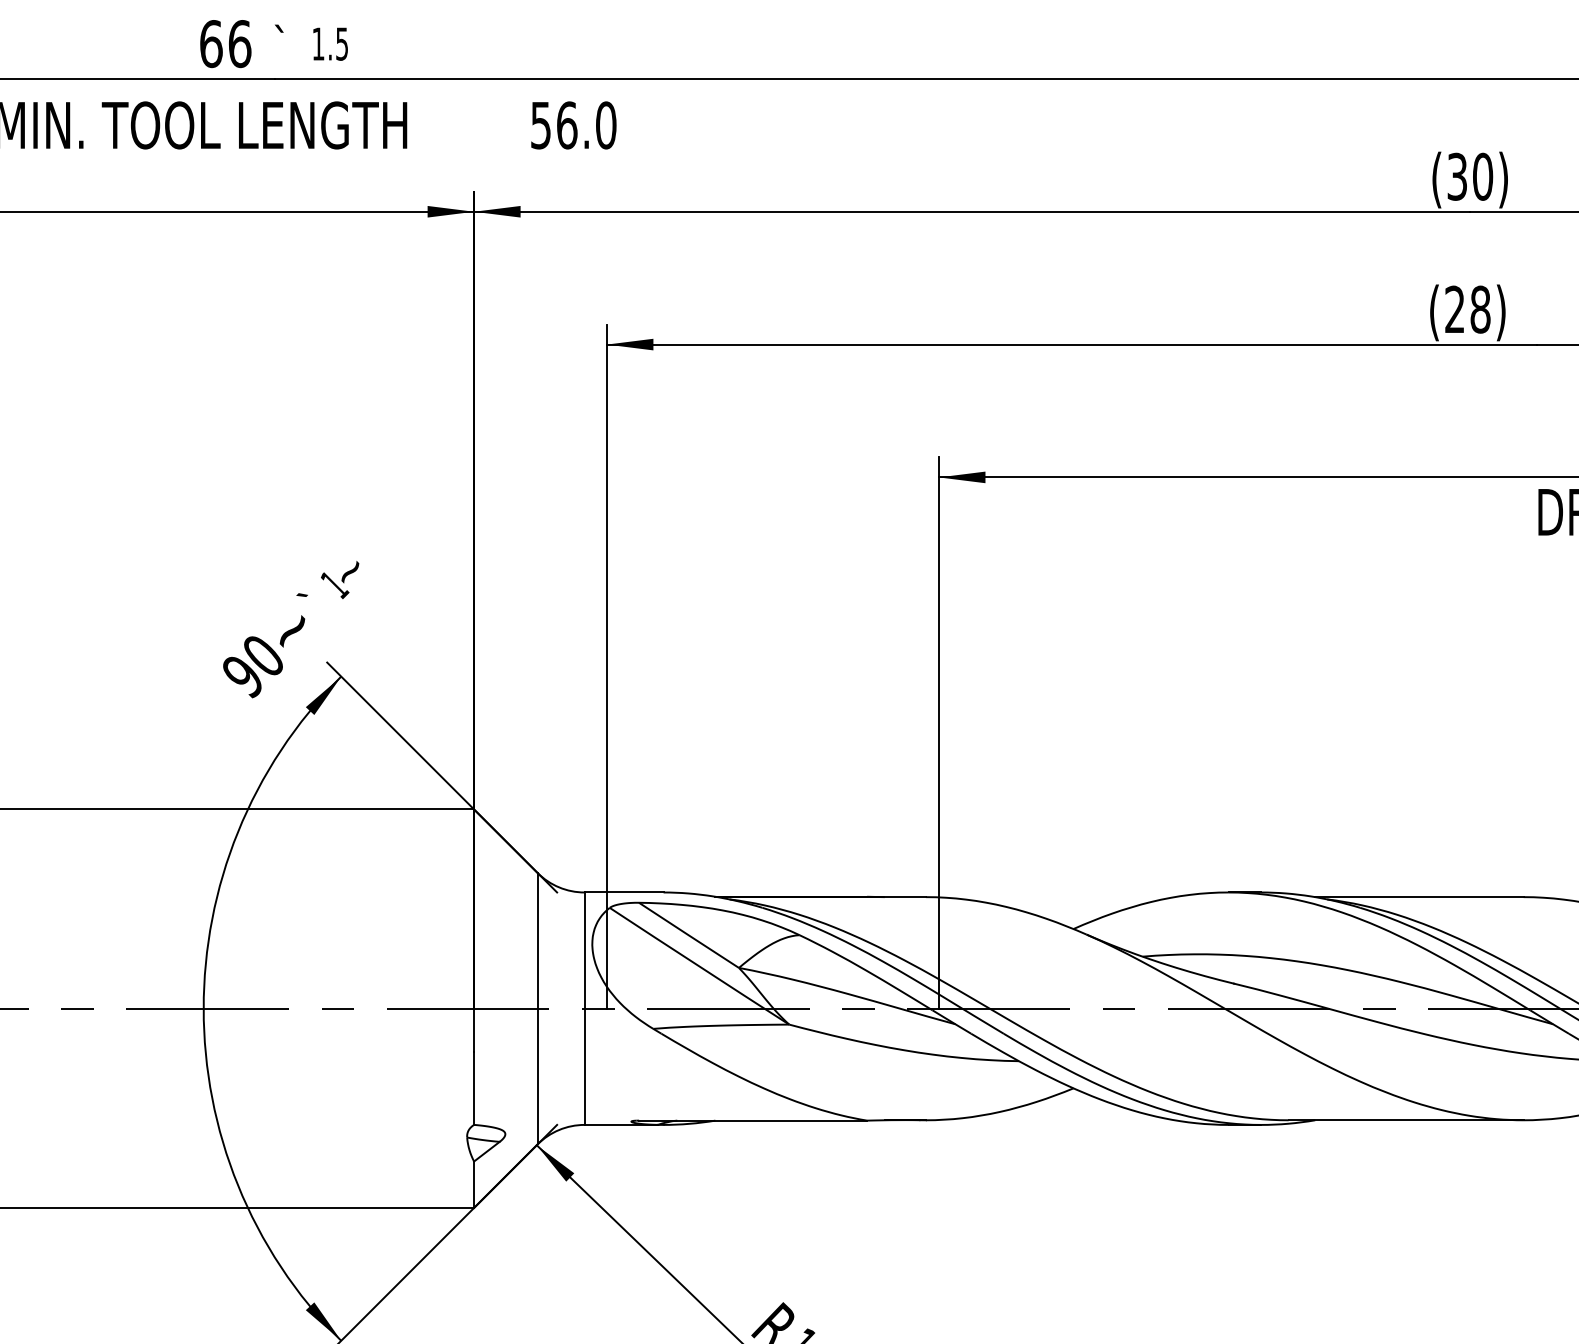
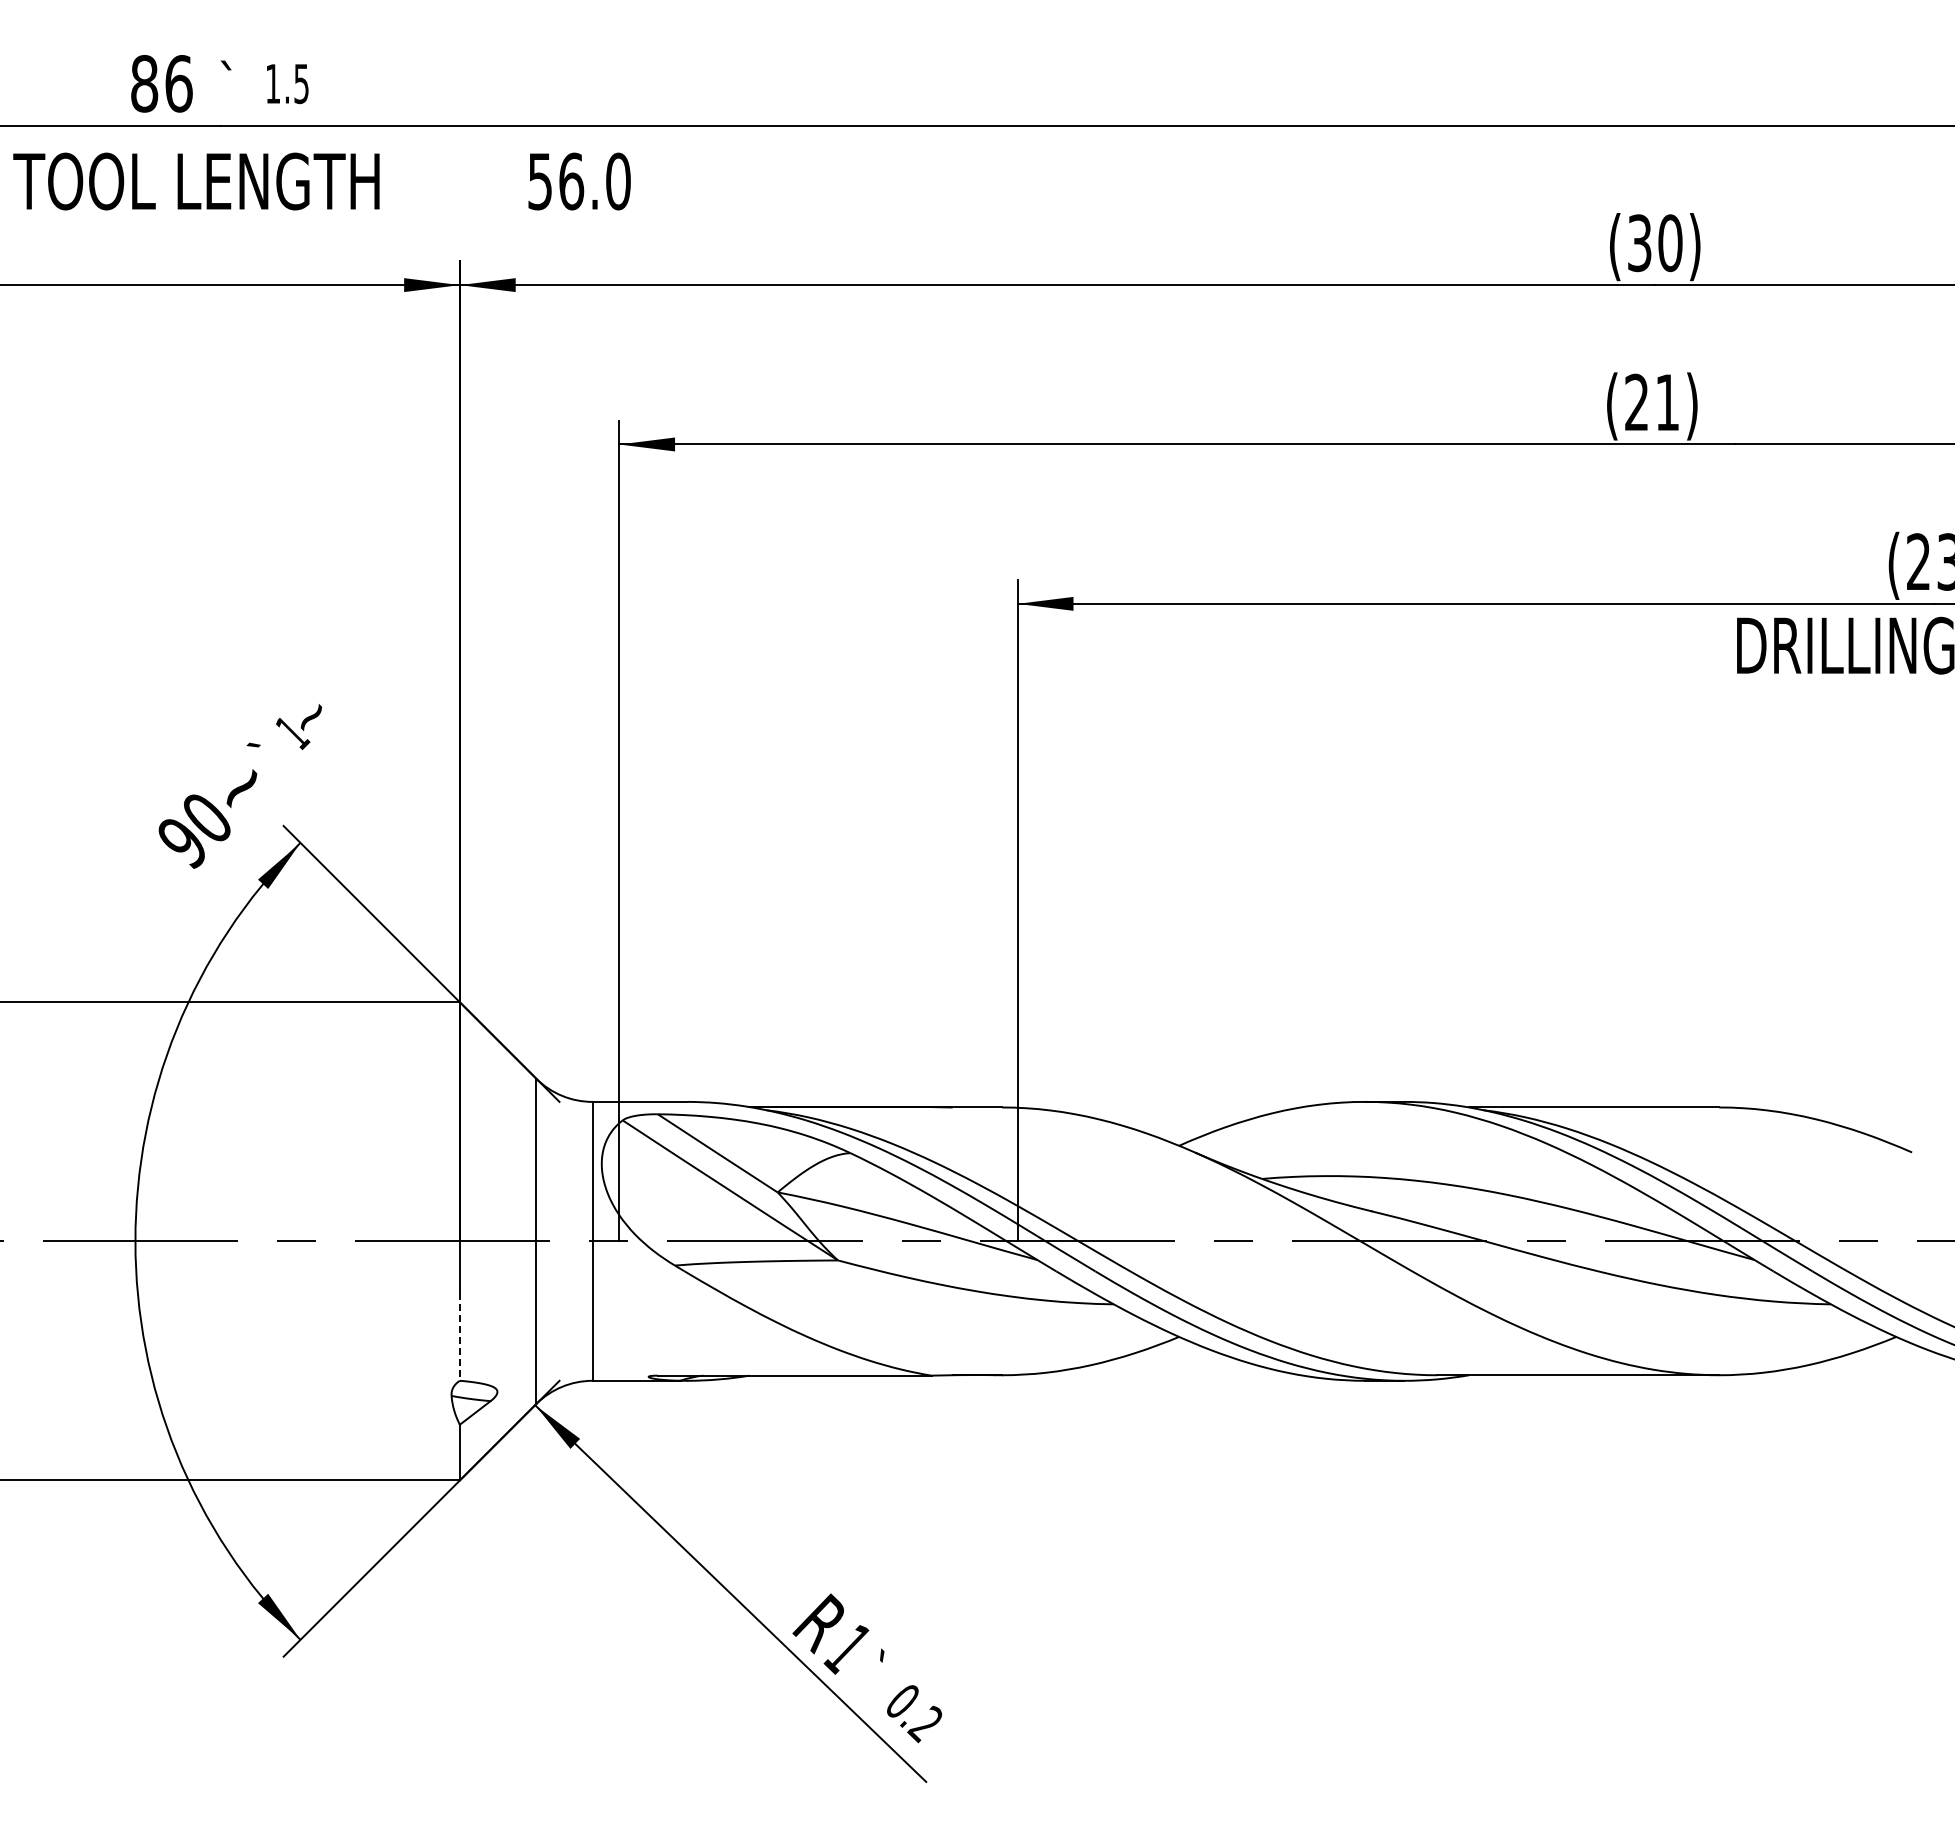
text: (211, 43) -> (144, 83), 66 -> 86
text: (1480, 309) -> (1667, 402), (28) -> (21)
line: (473, 1087) -> (459, 1336), solid -> dashed

